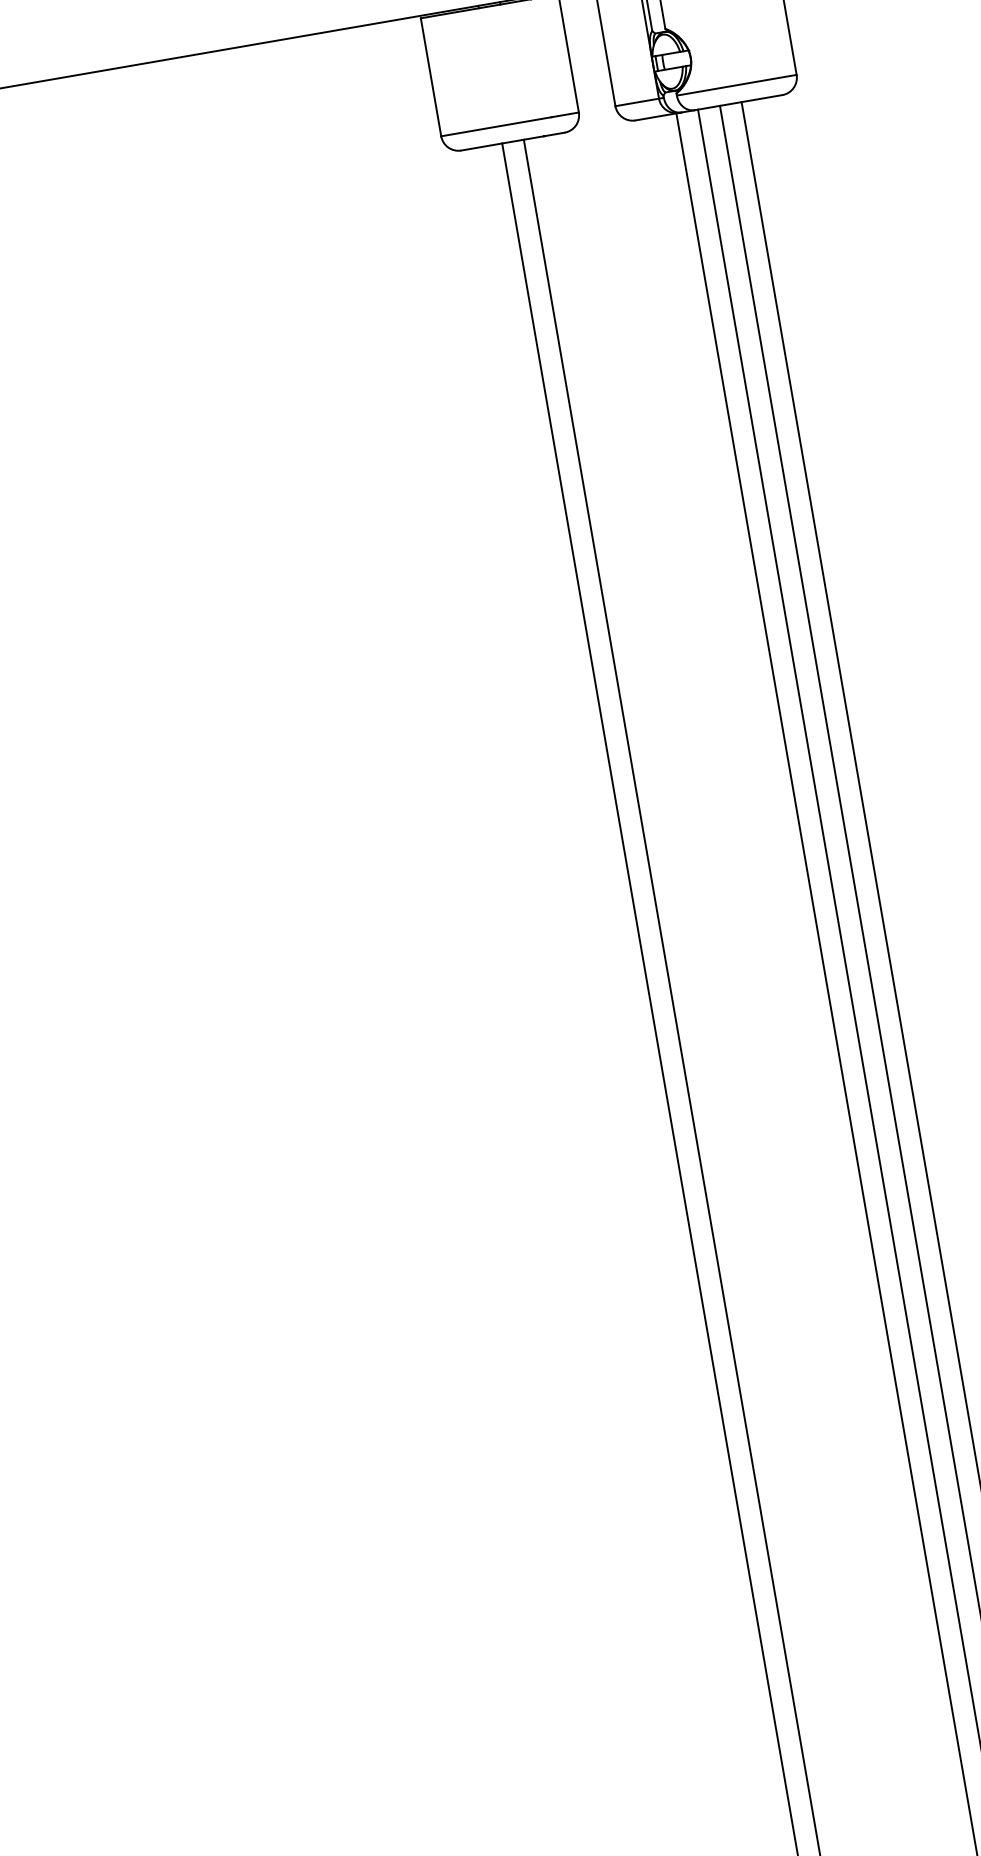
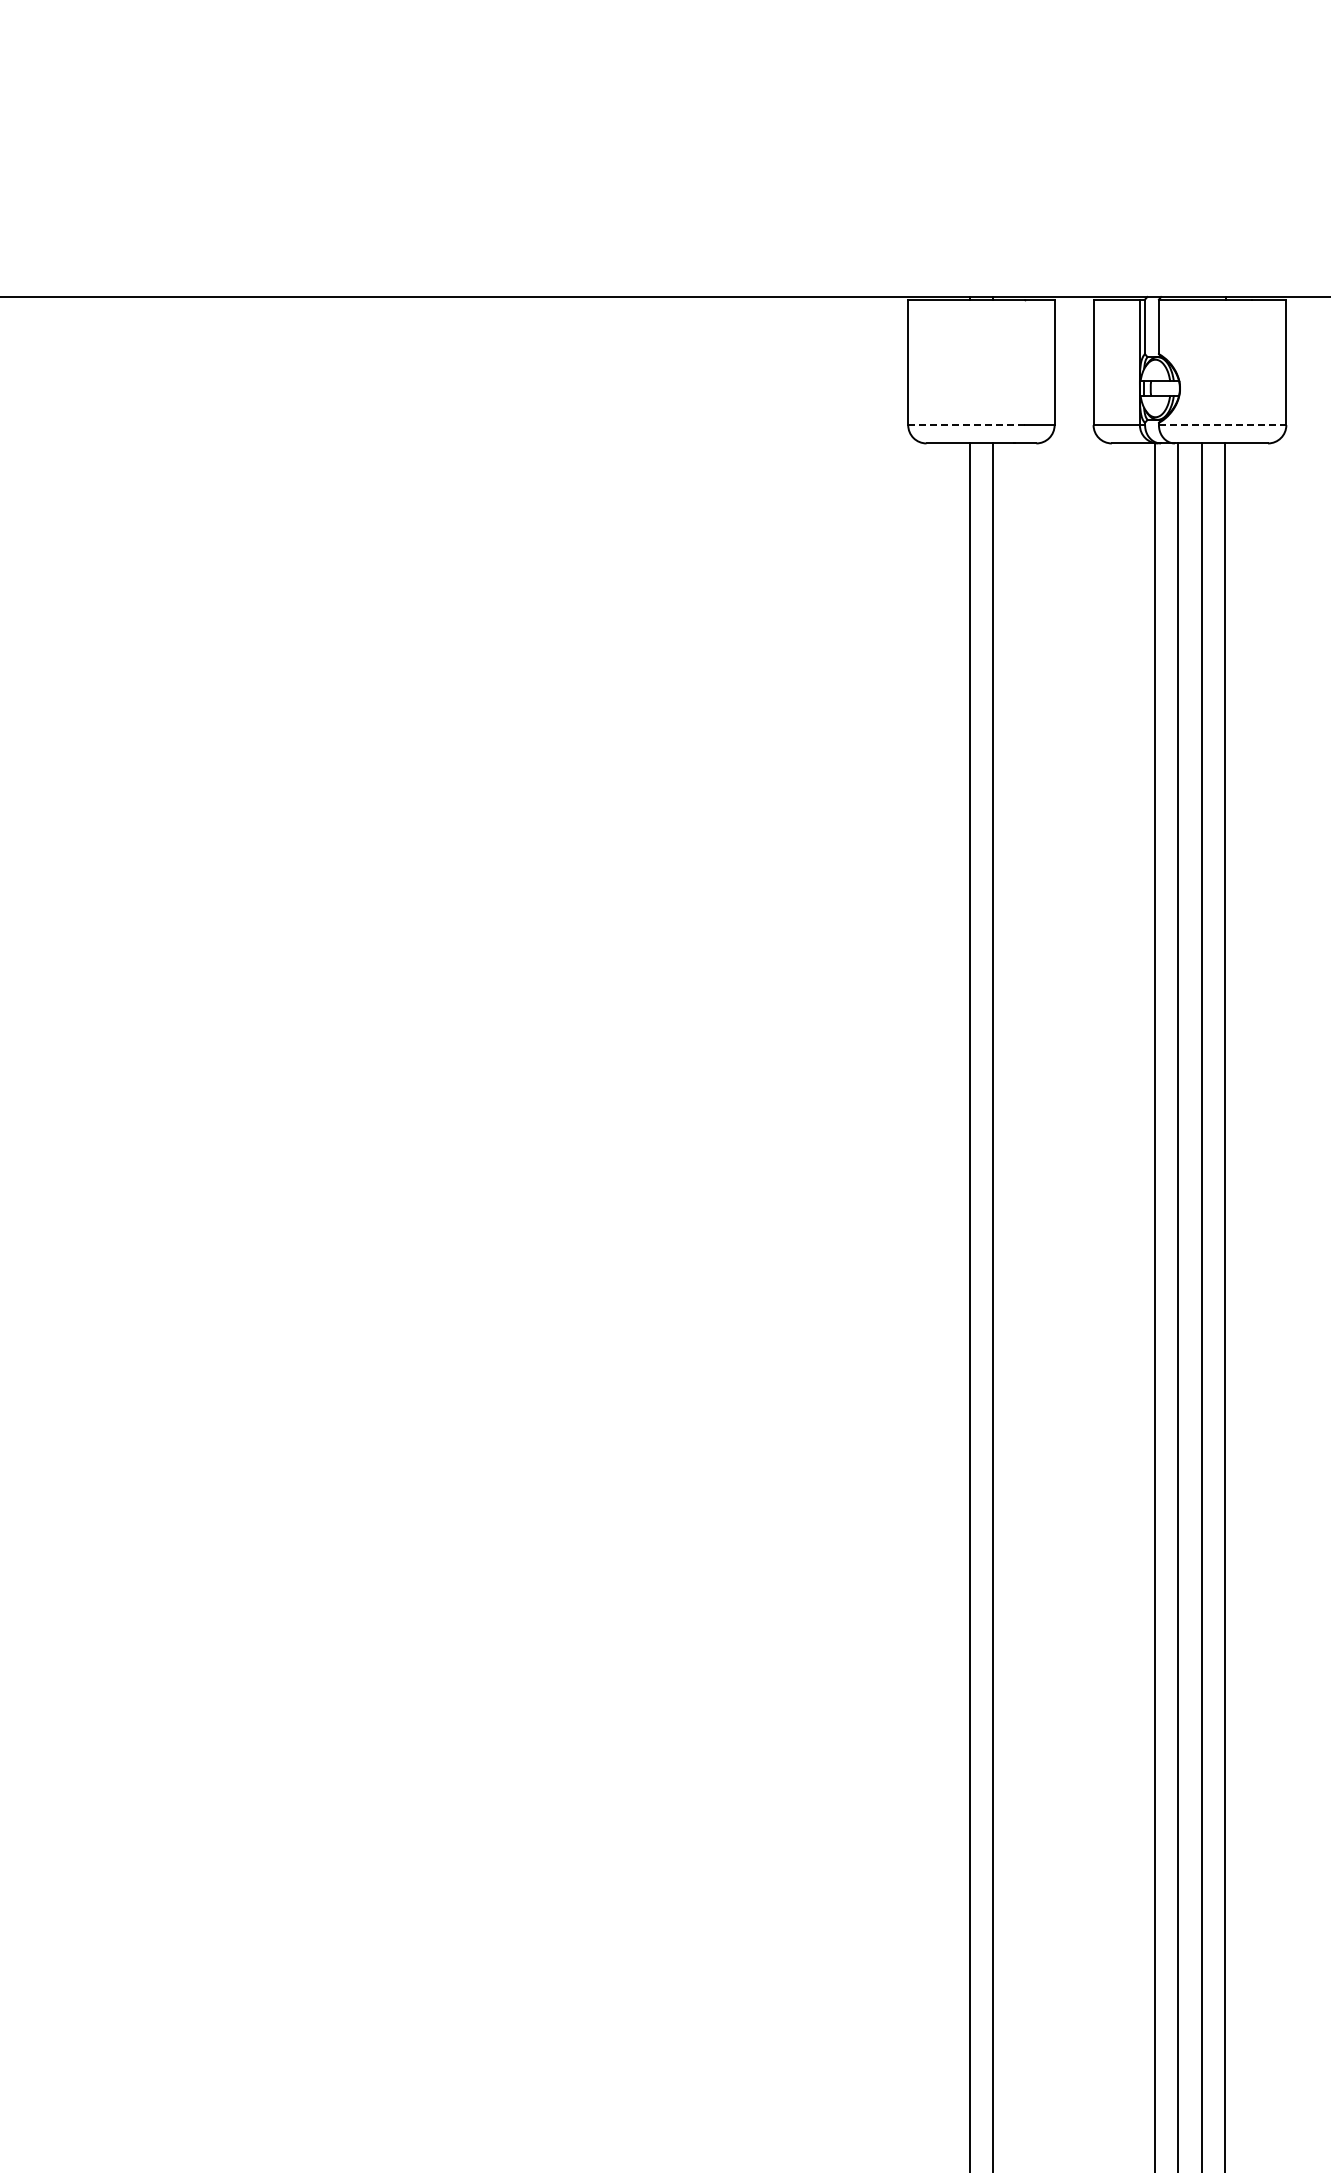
line: (736, 85) -> (1222, 425), solid -> dashed
line: (496, 127) -> (966, 425), solid -> dashed

